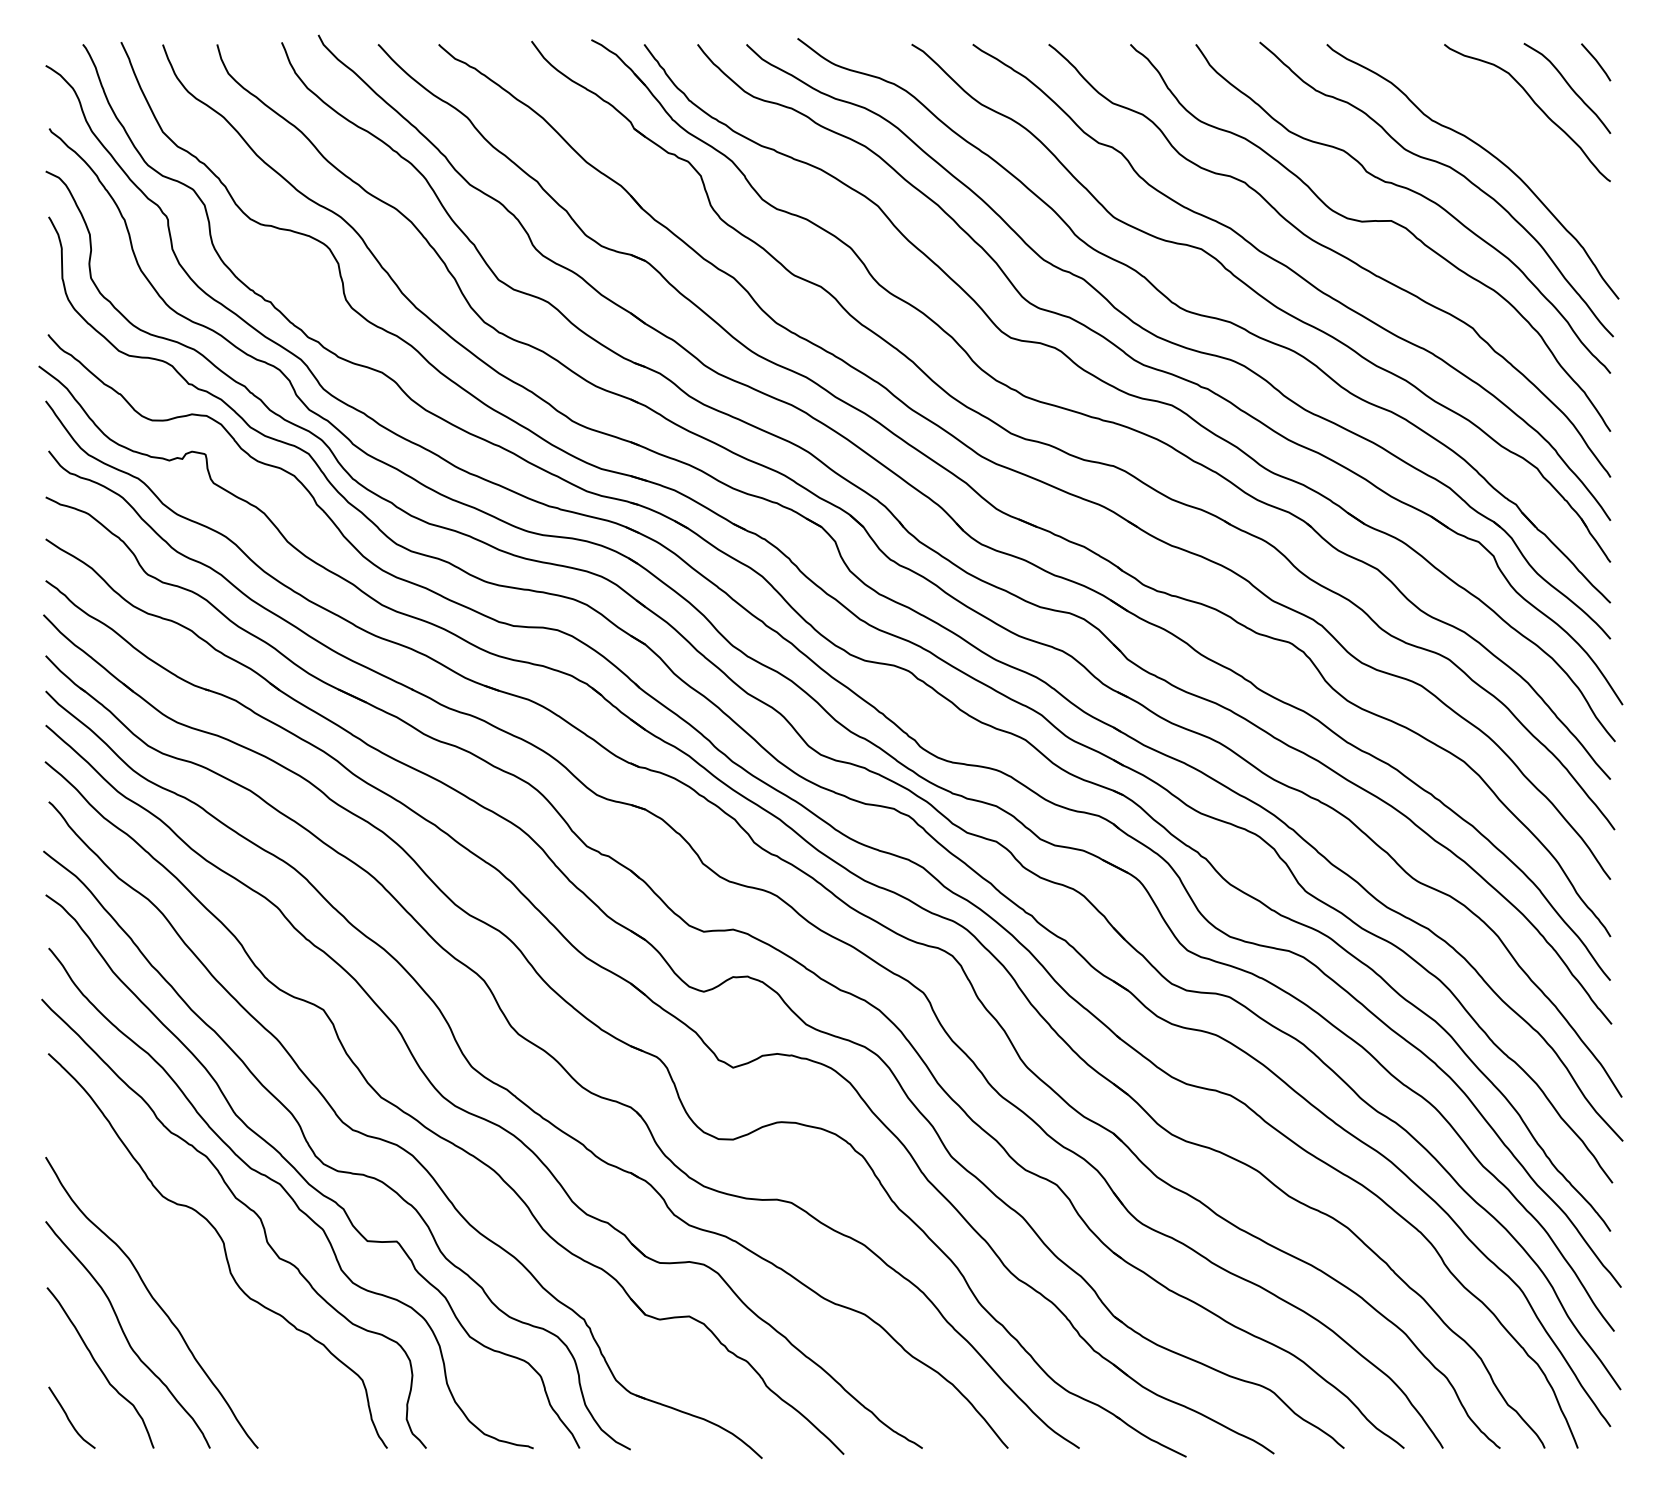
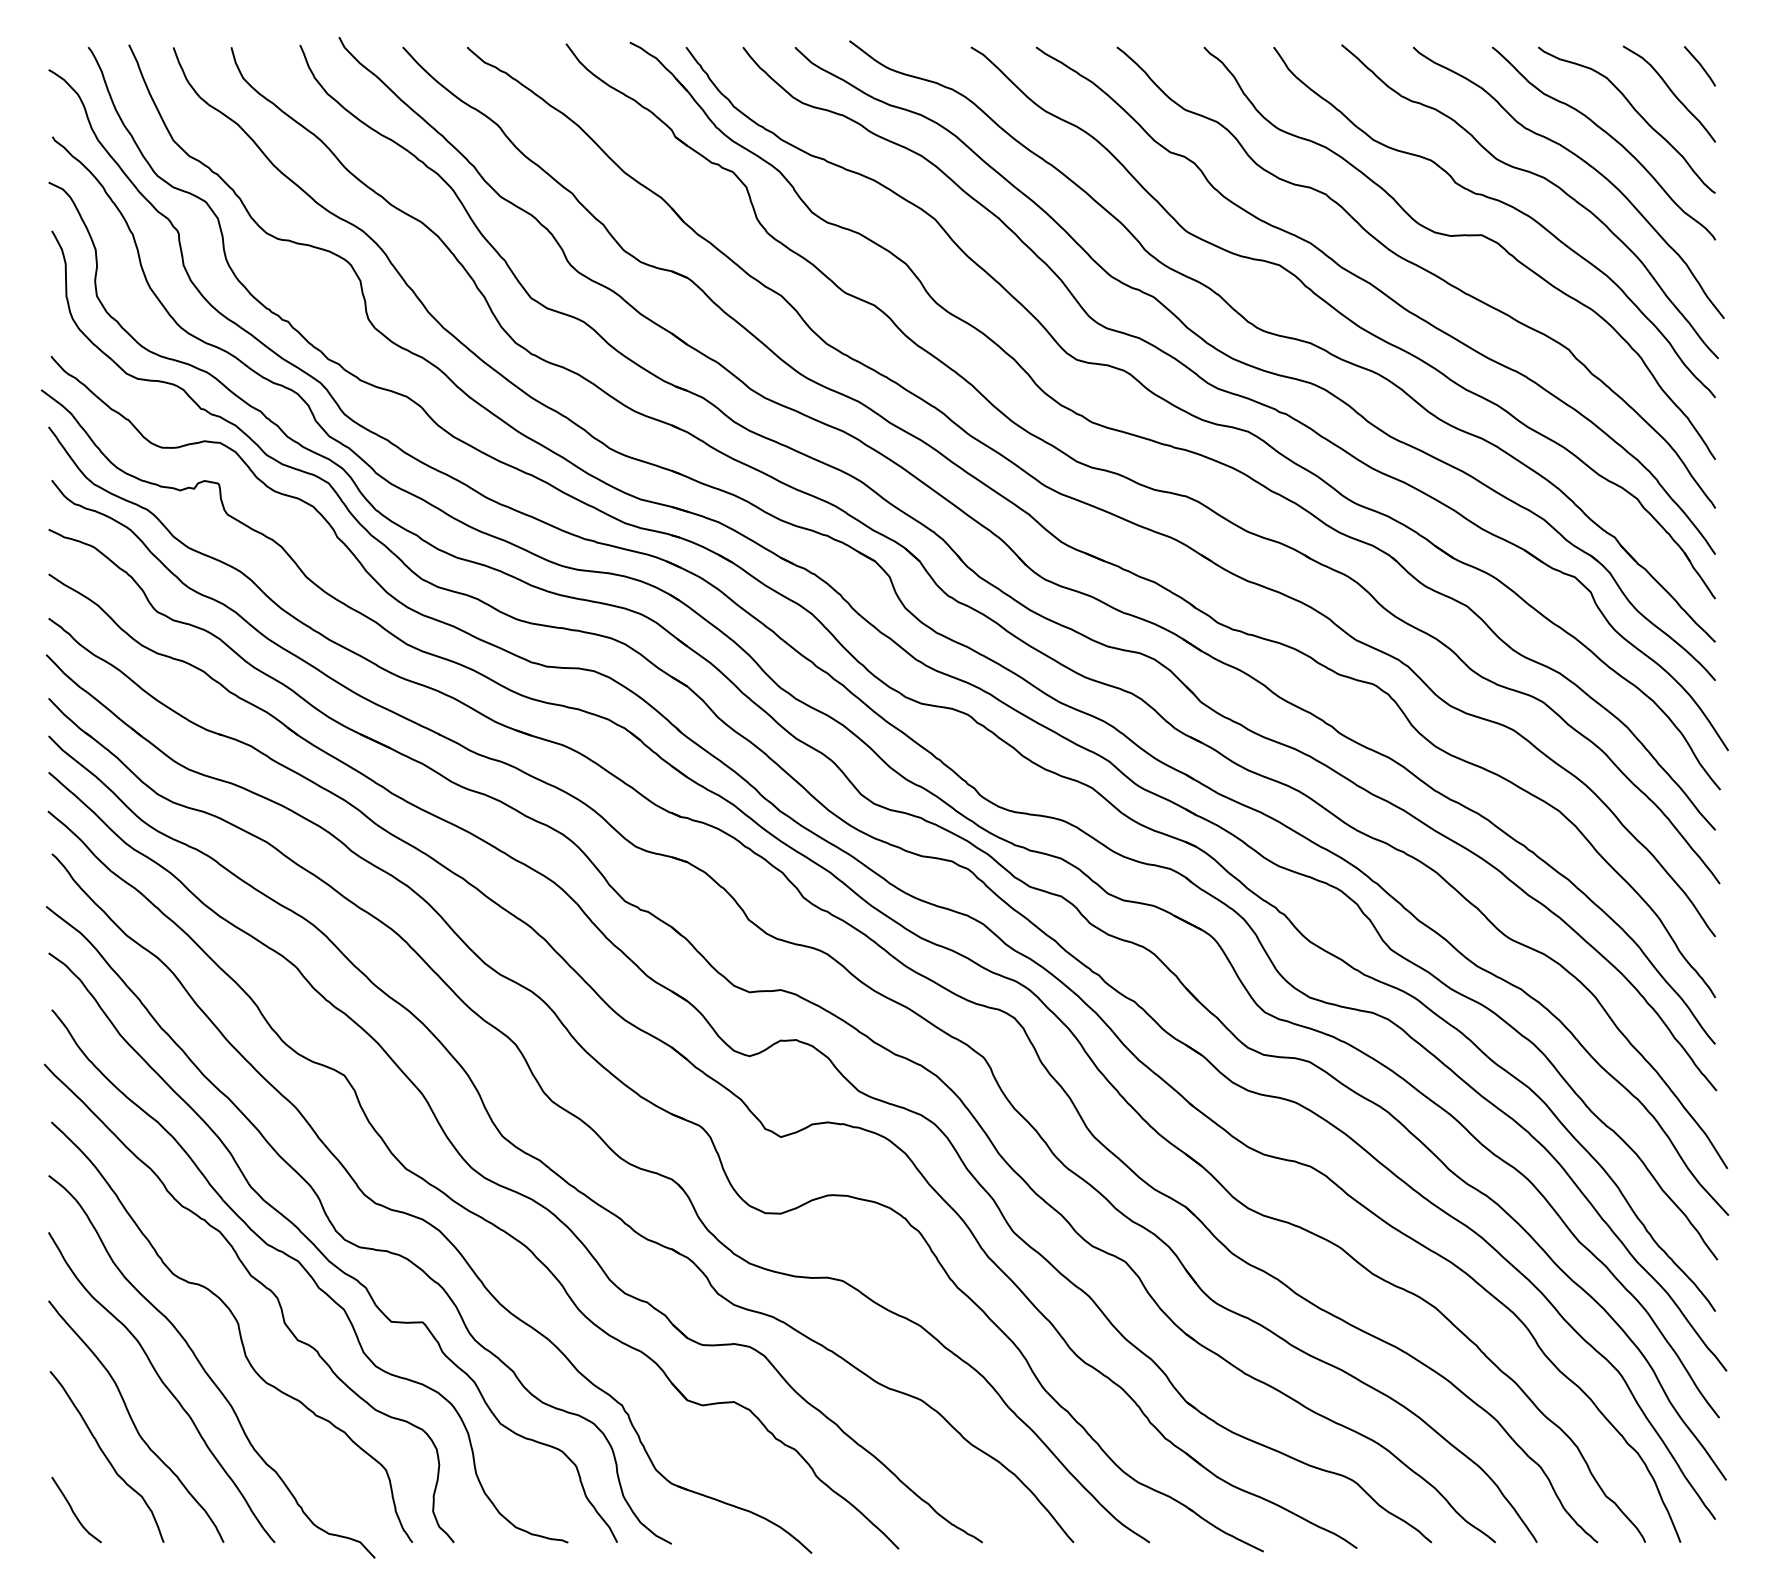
curve: (1511, 128) -> (1609, 136), added
curve: (192, 1285) -> (204, 1369), added

